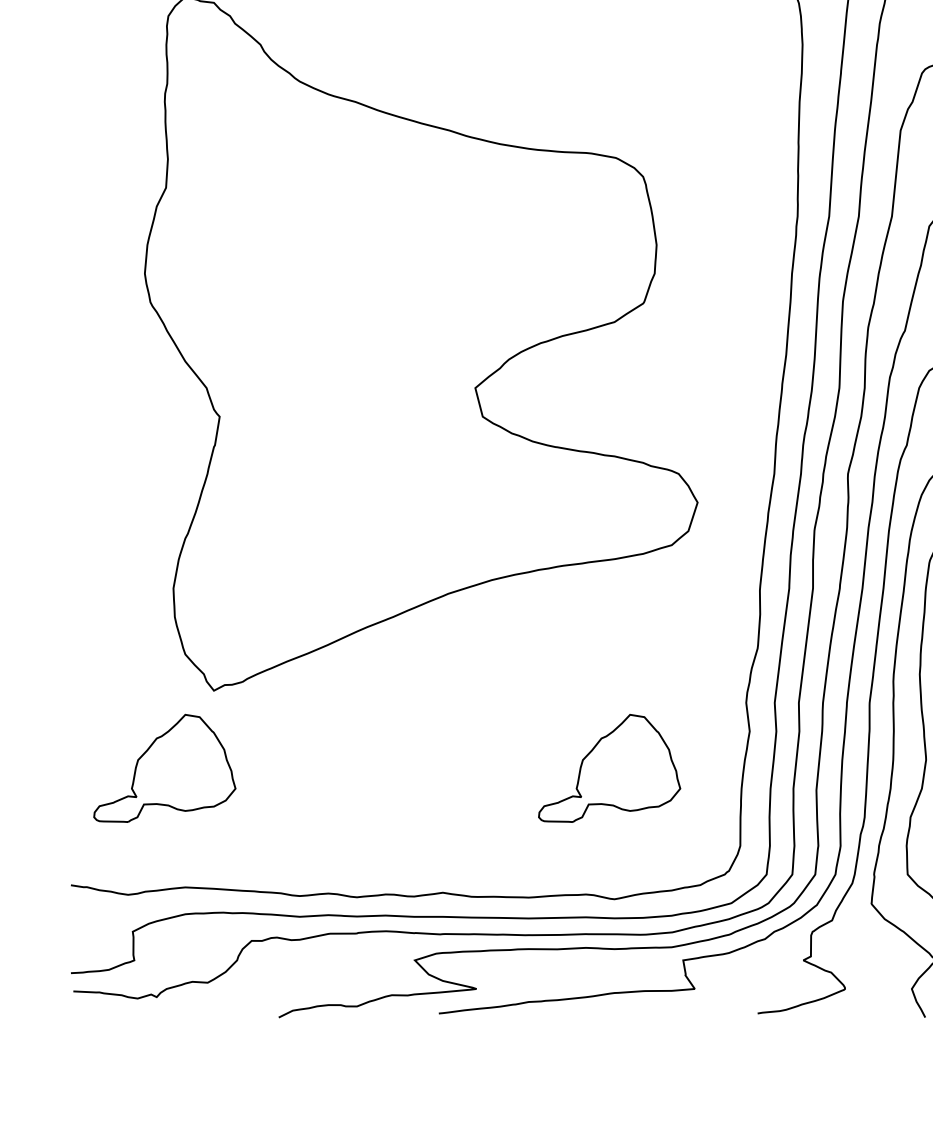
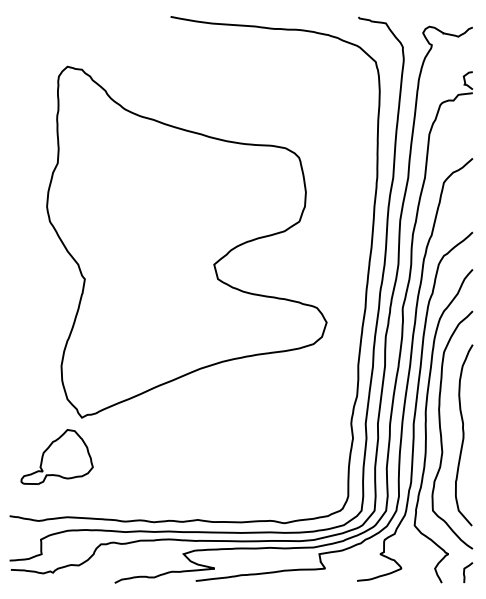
part: (608, 767) -> (281, 456), removed

